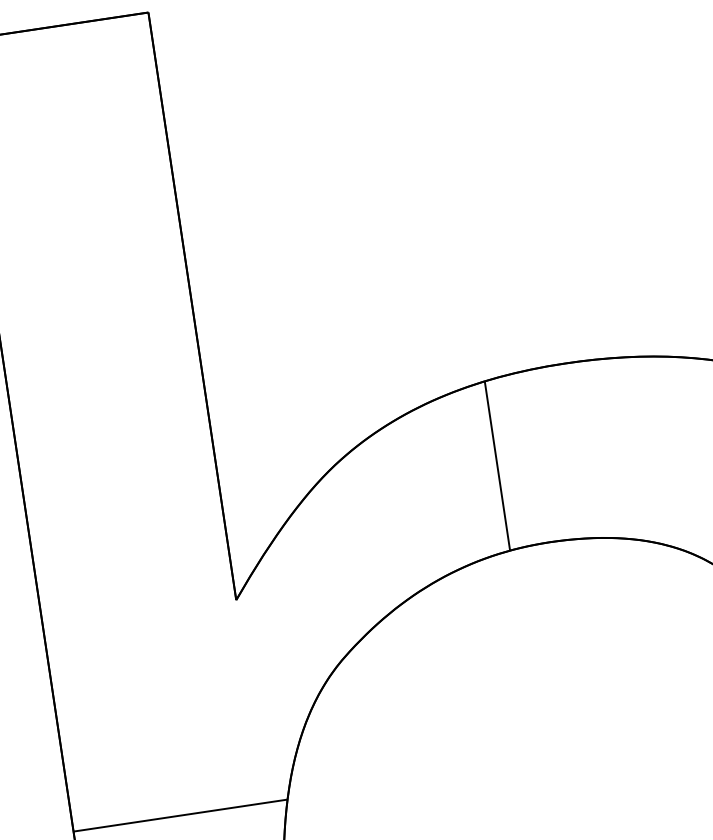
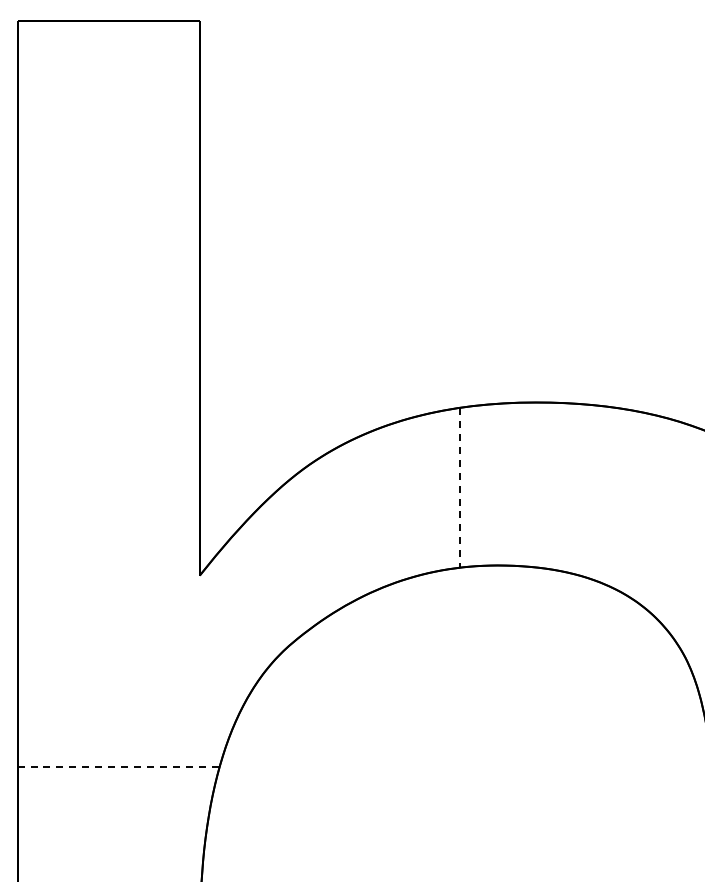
line: (497, 465) -> (459, 487), solid -> dashed
line: (181, 814) -> (119, 766), solid -> dashed

